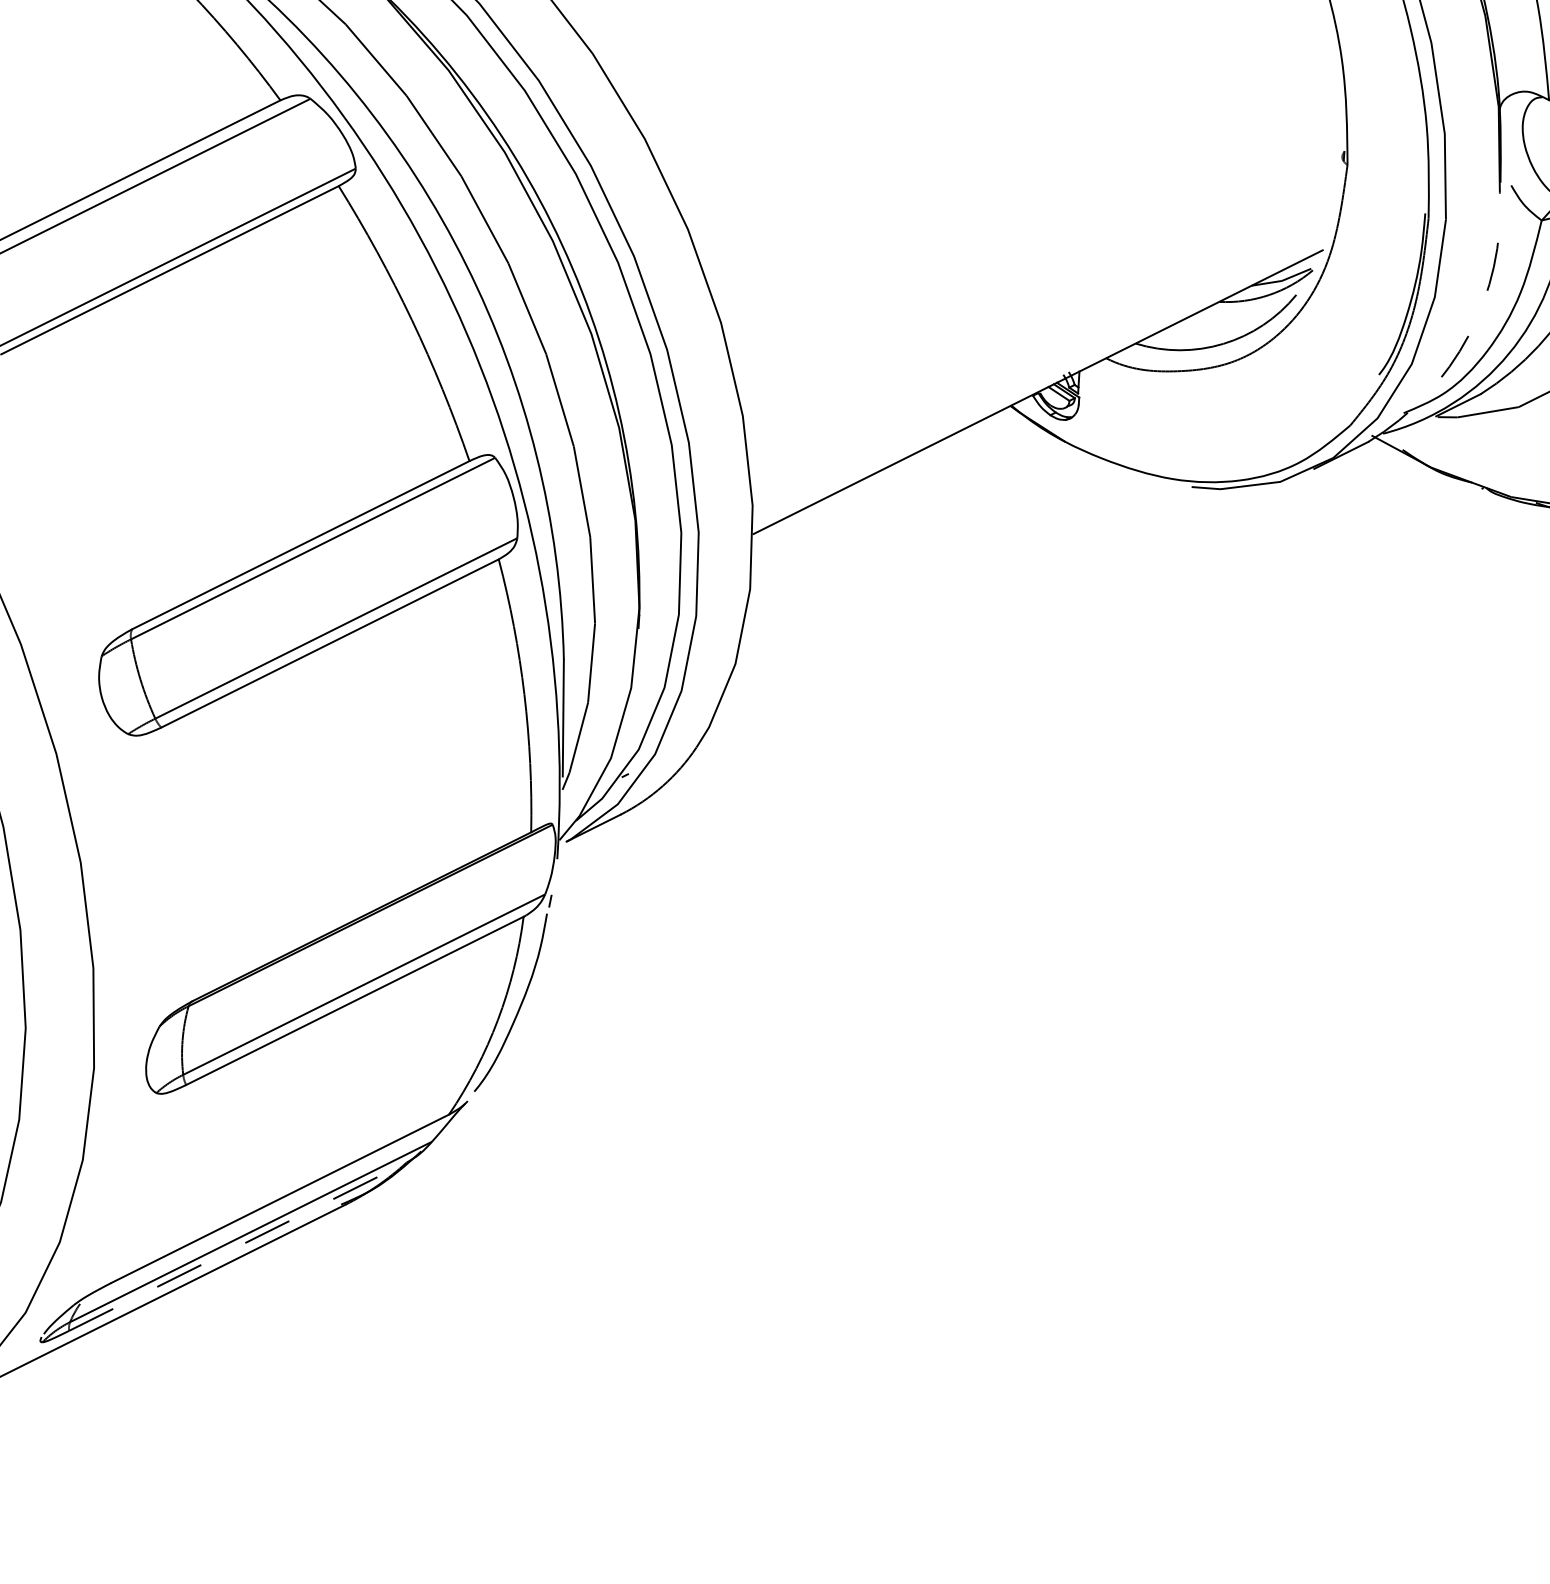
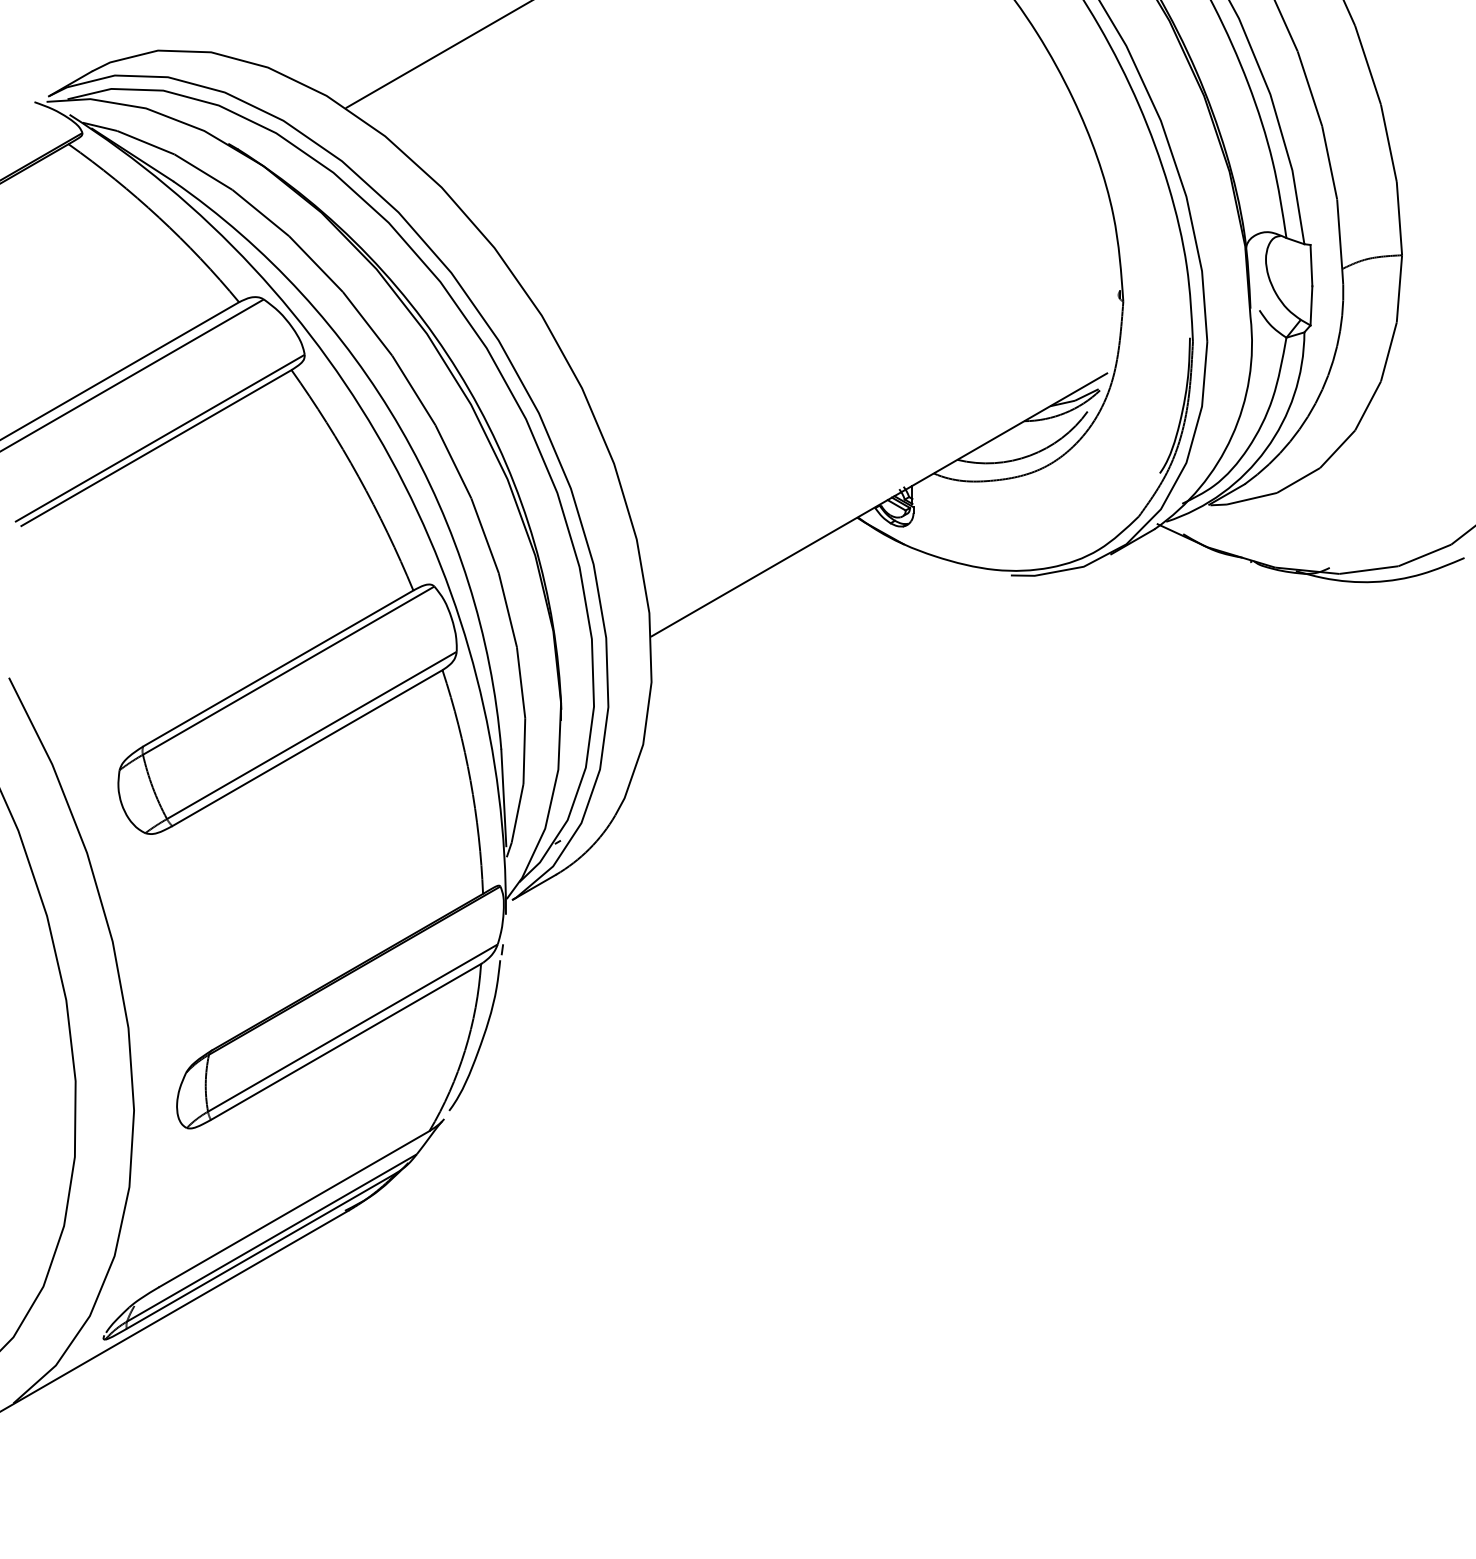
arc: (1468, 335) -> (1231, 436), dashed -> solid
line: (237, 1246) -> (261, 1250), dashed -> solid

